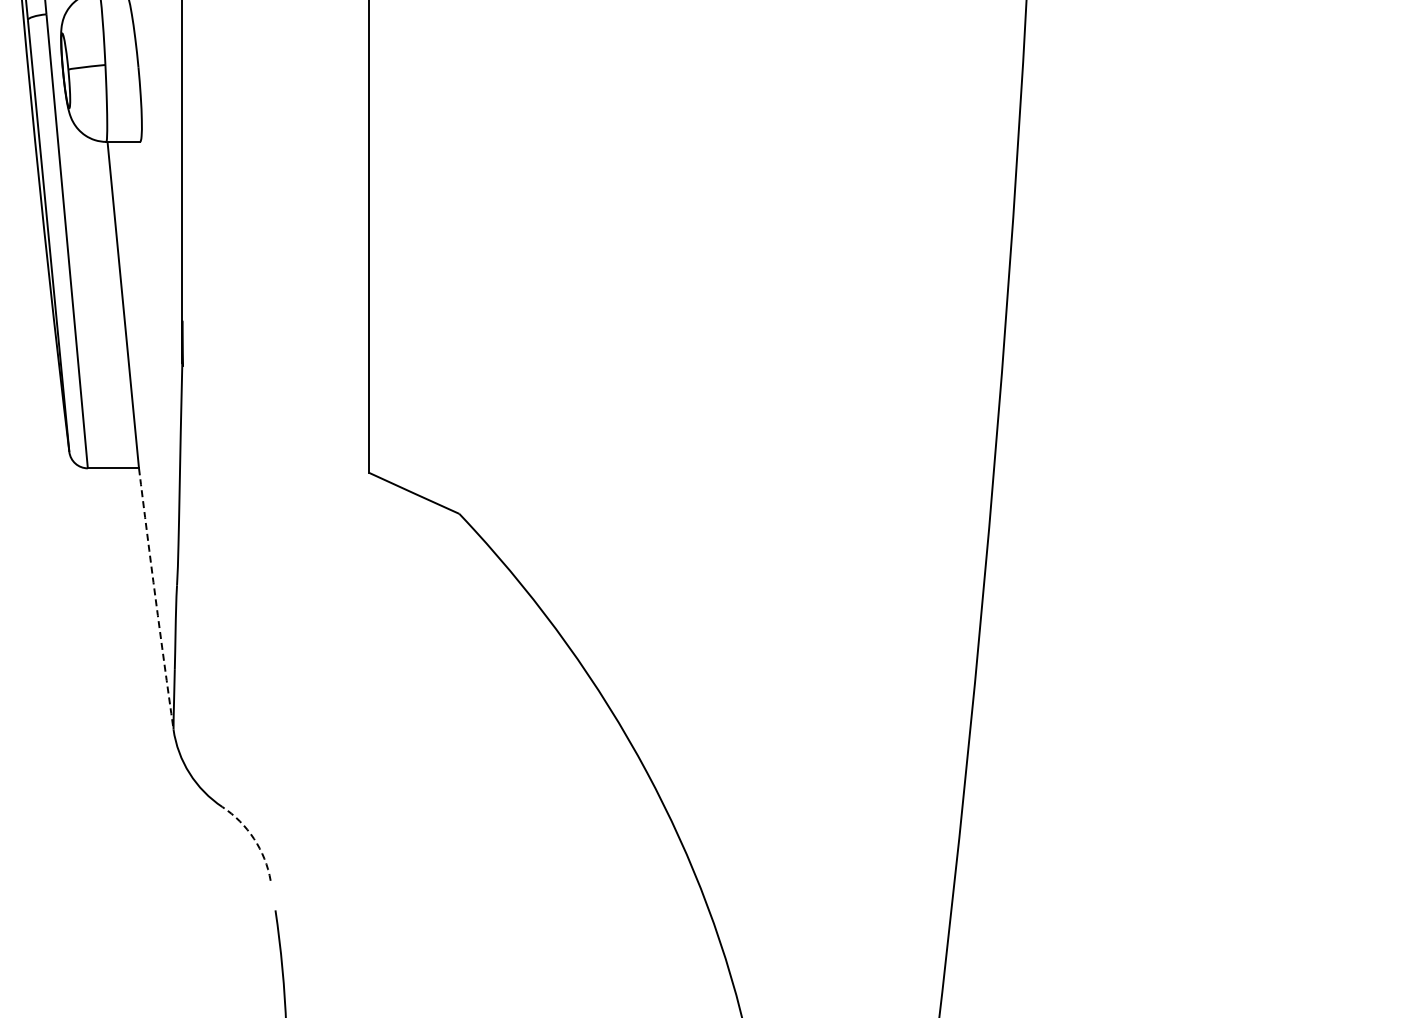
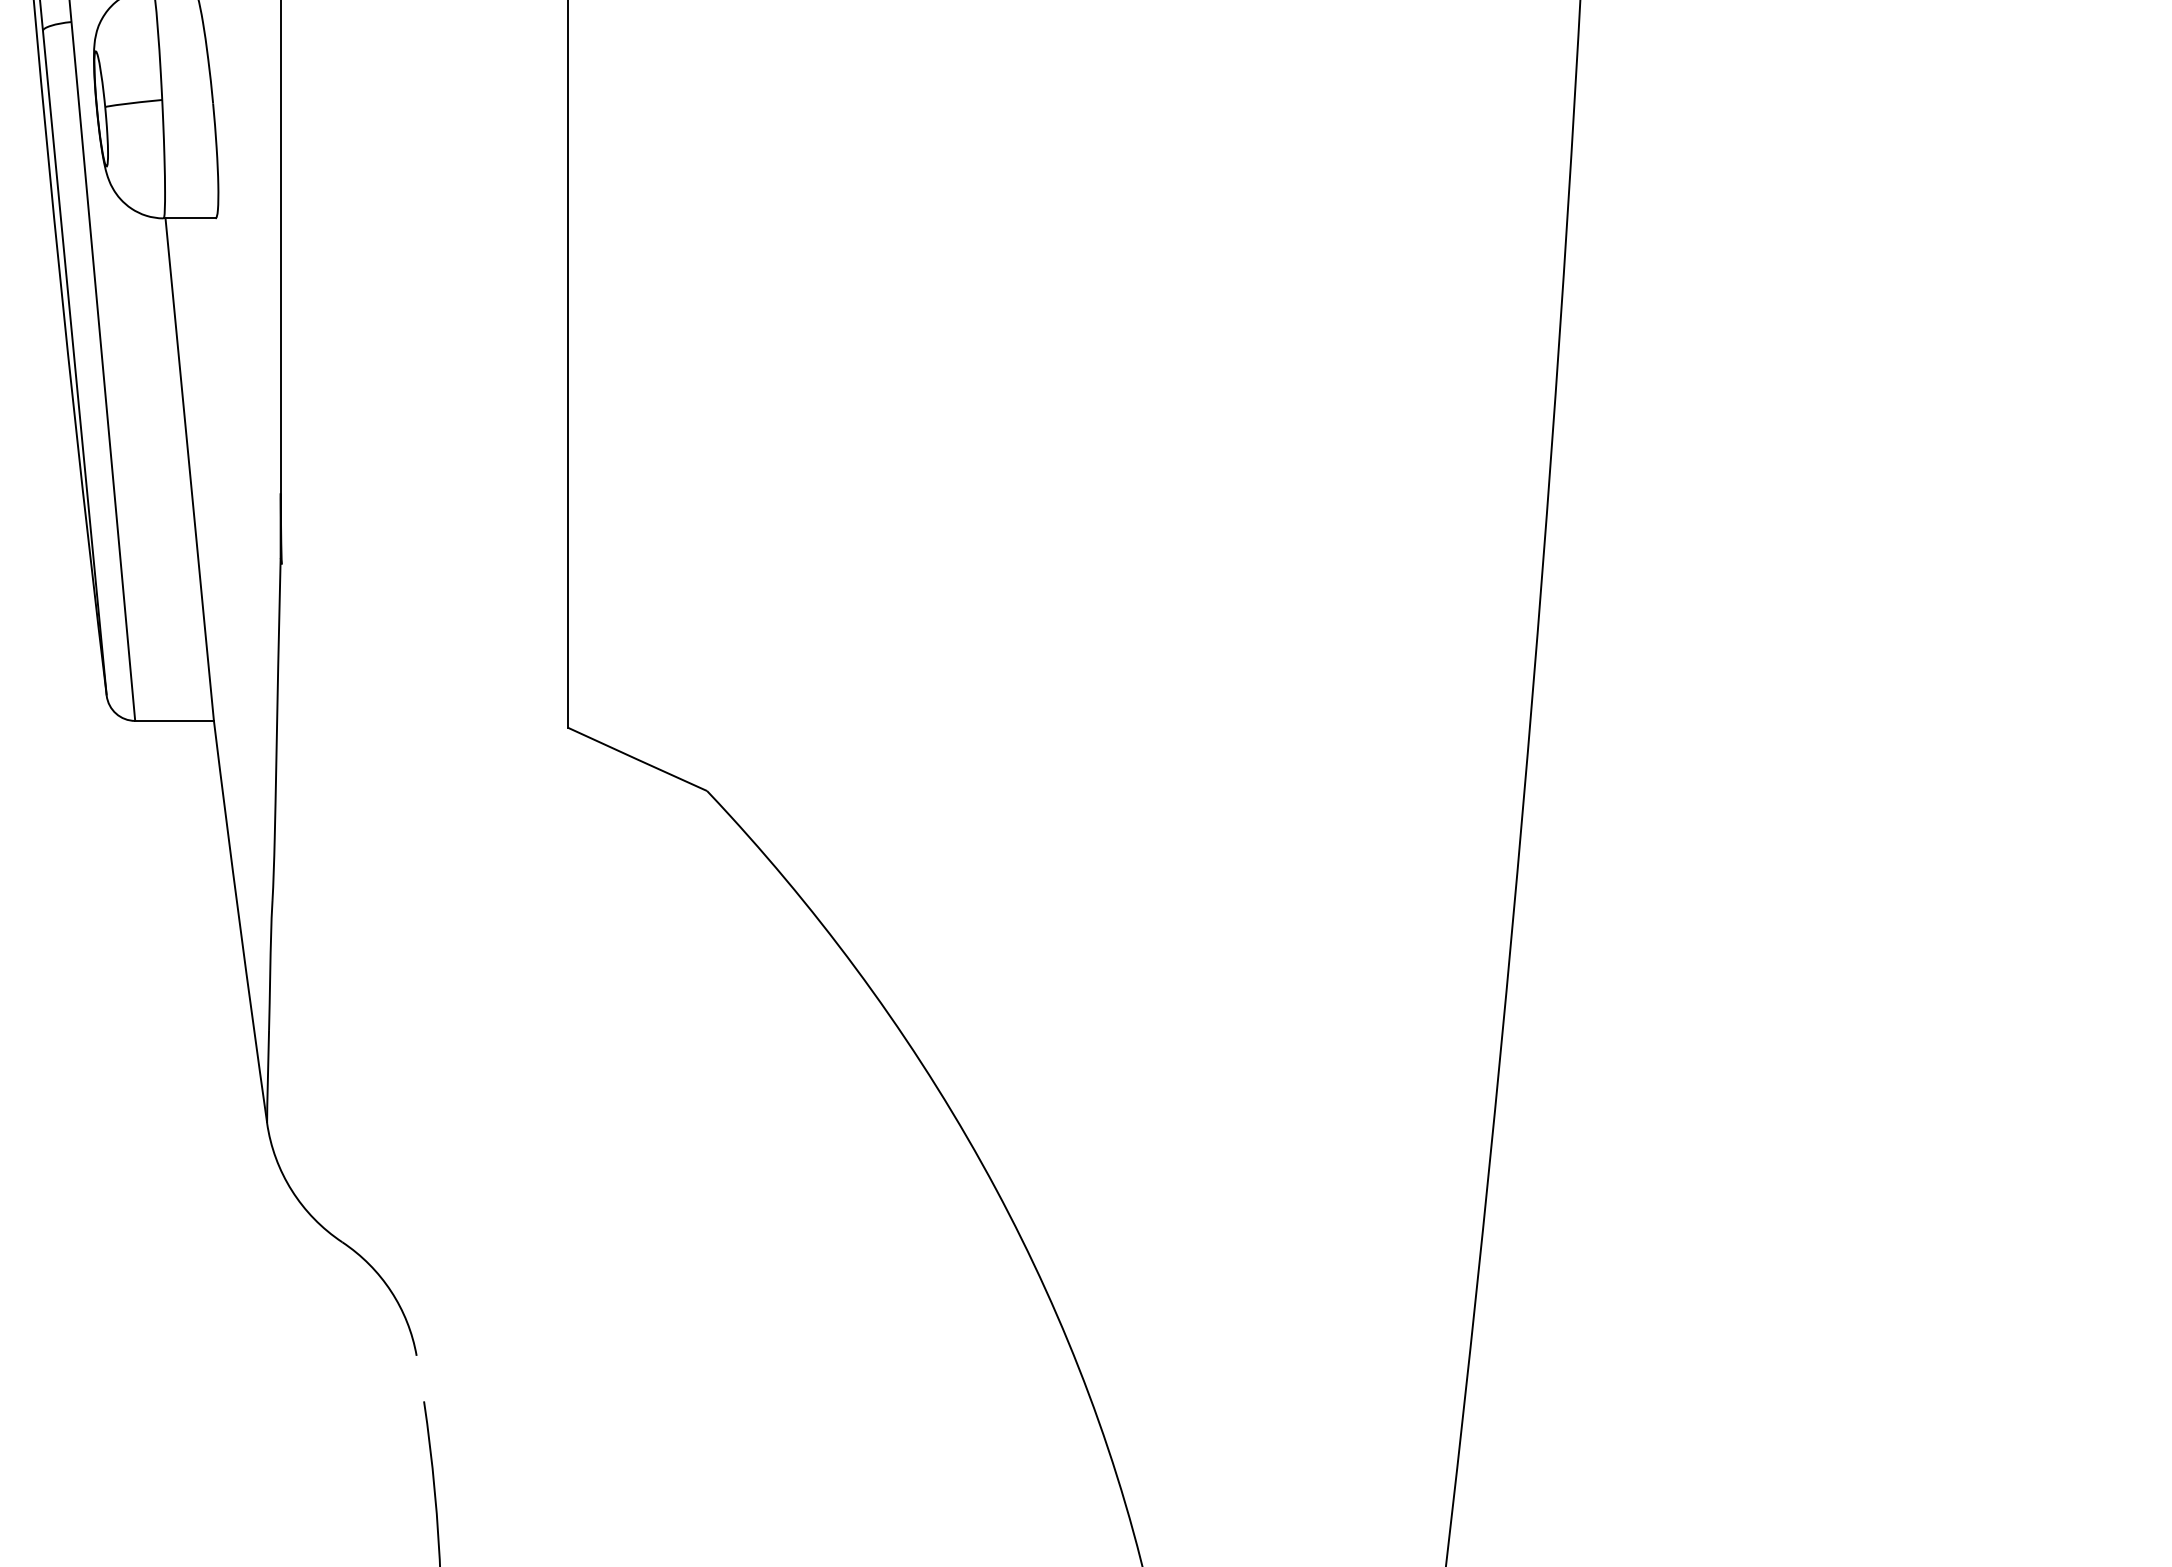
arc: (155, 599) -> (239, 922), dashed -> solid
arc: (254, 838) -> (391, 1290), dashed -> solid

